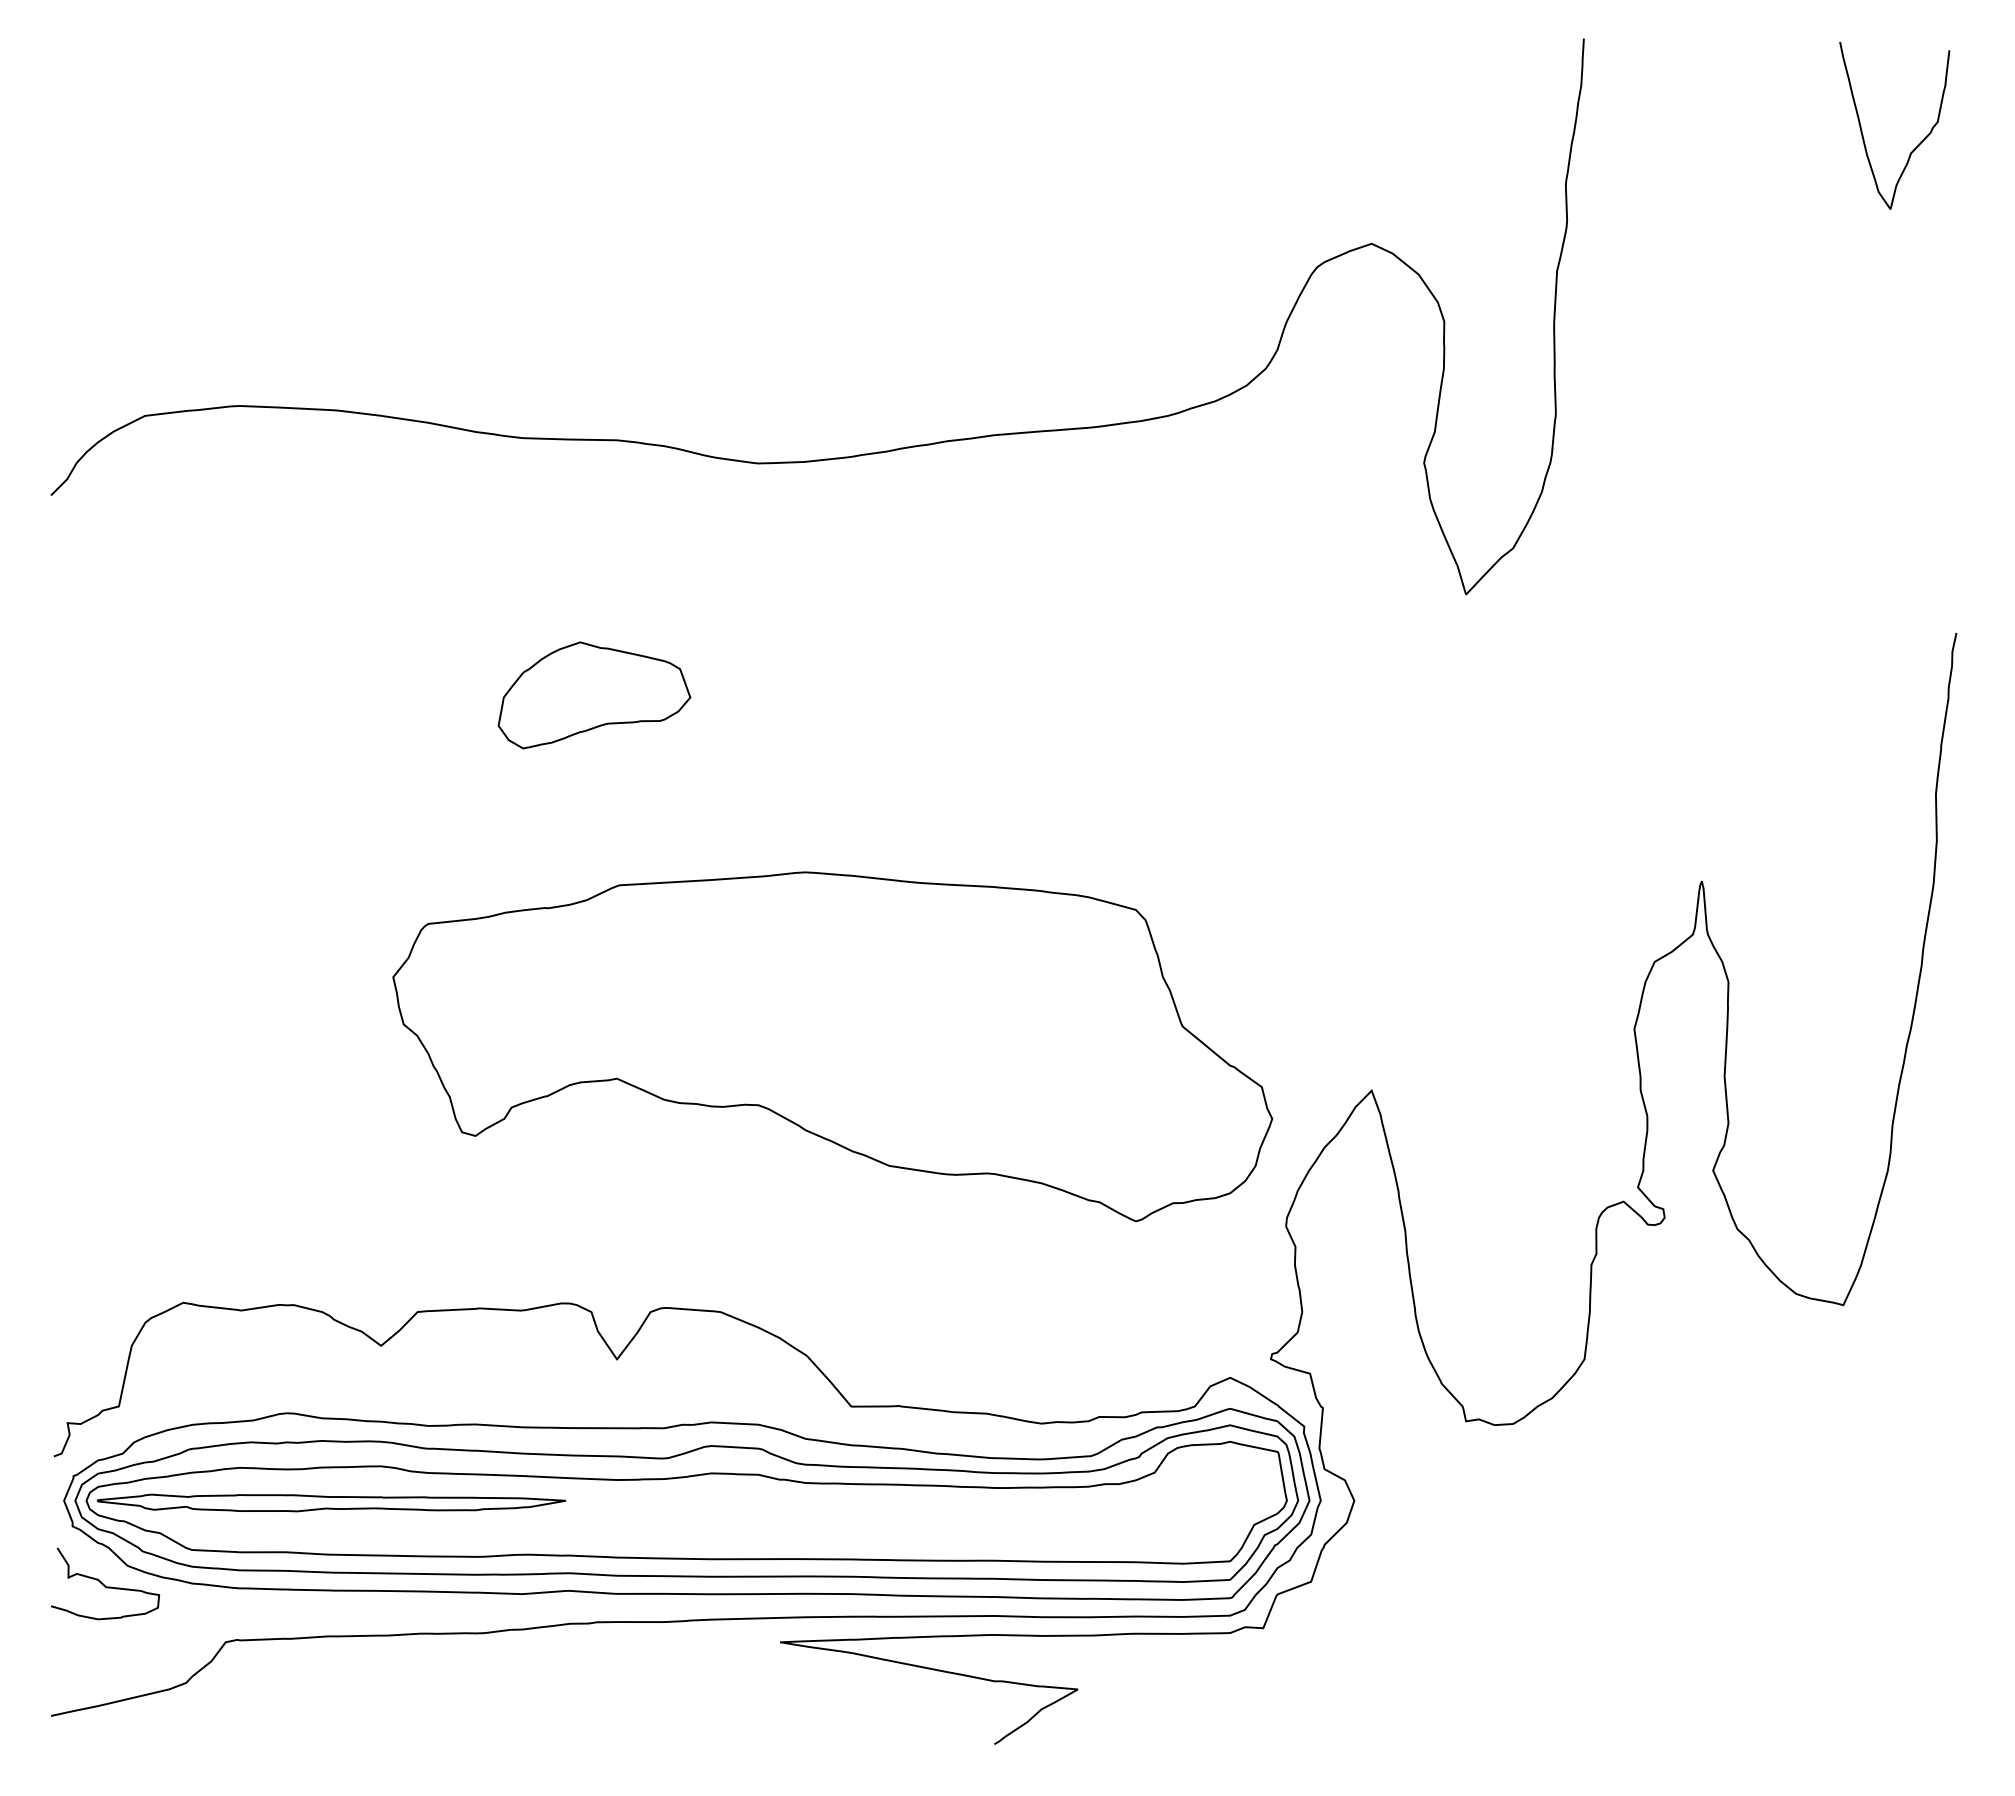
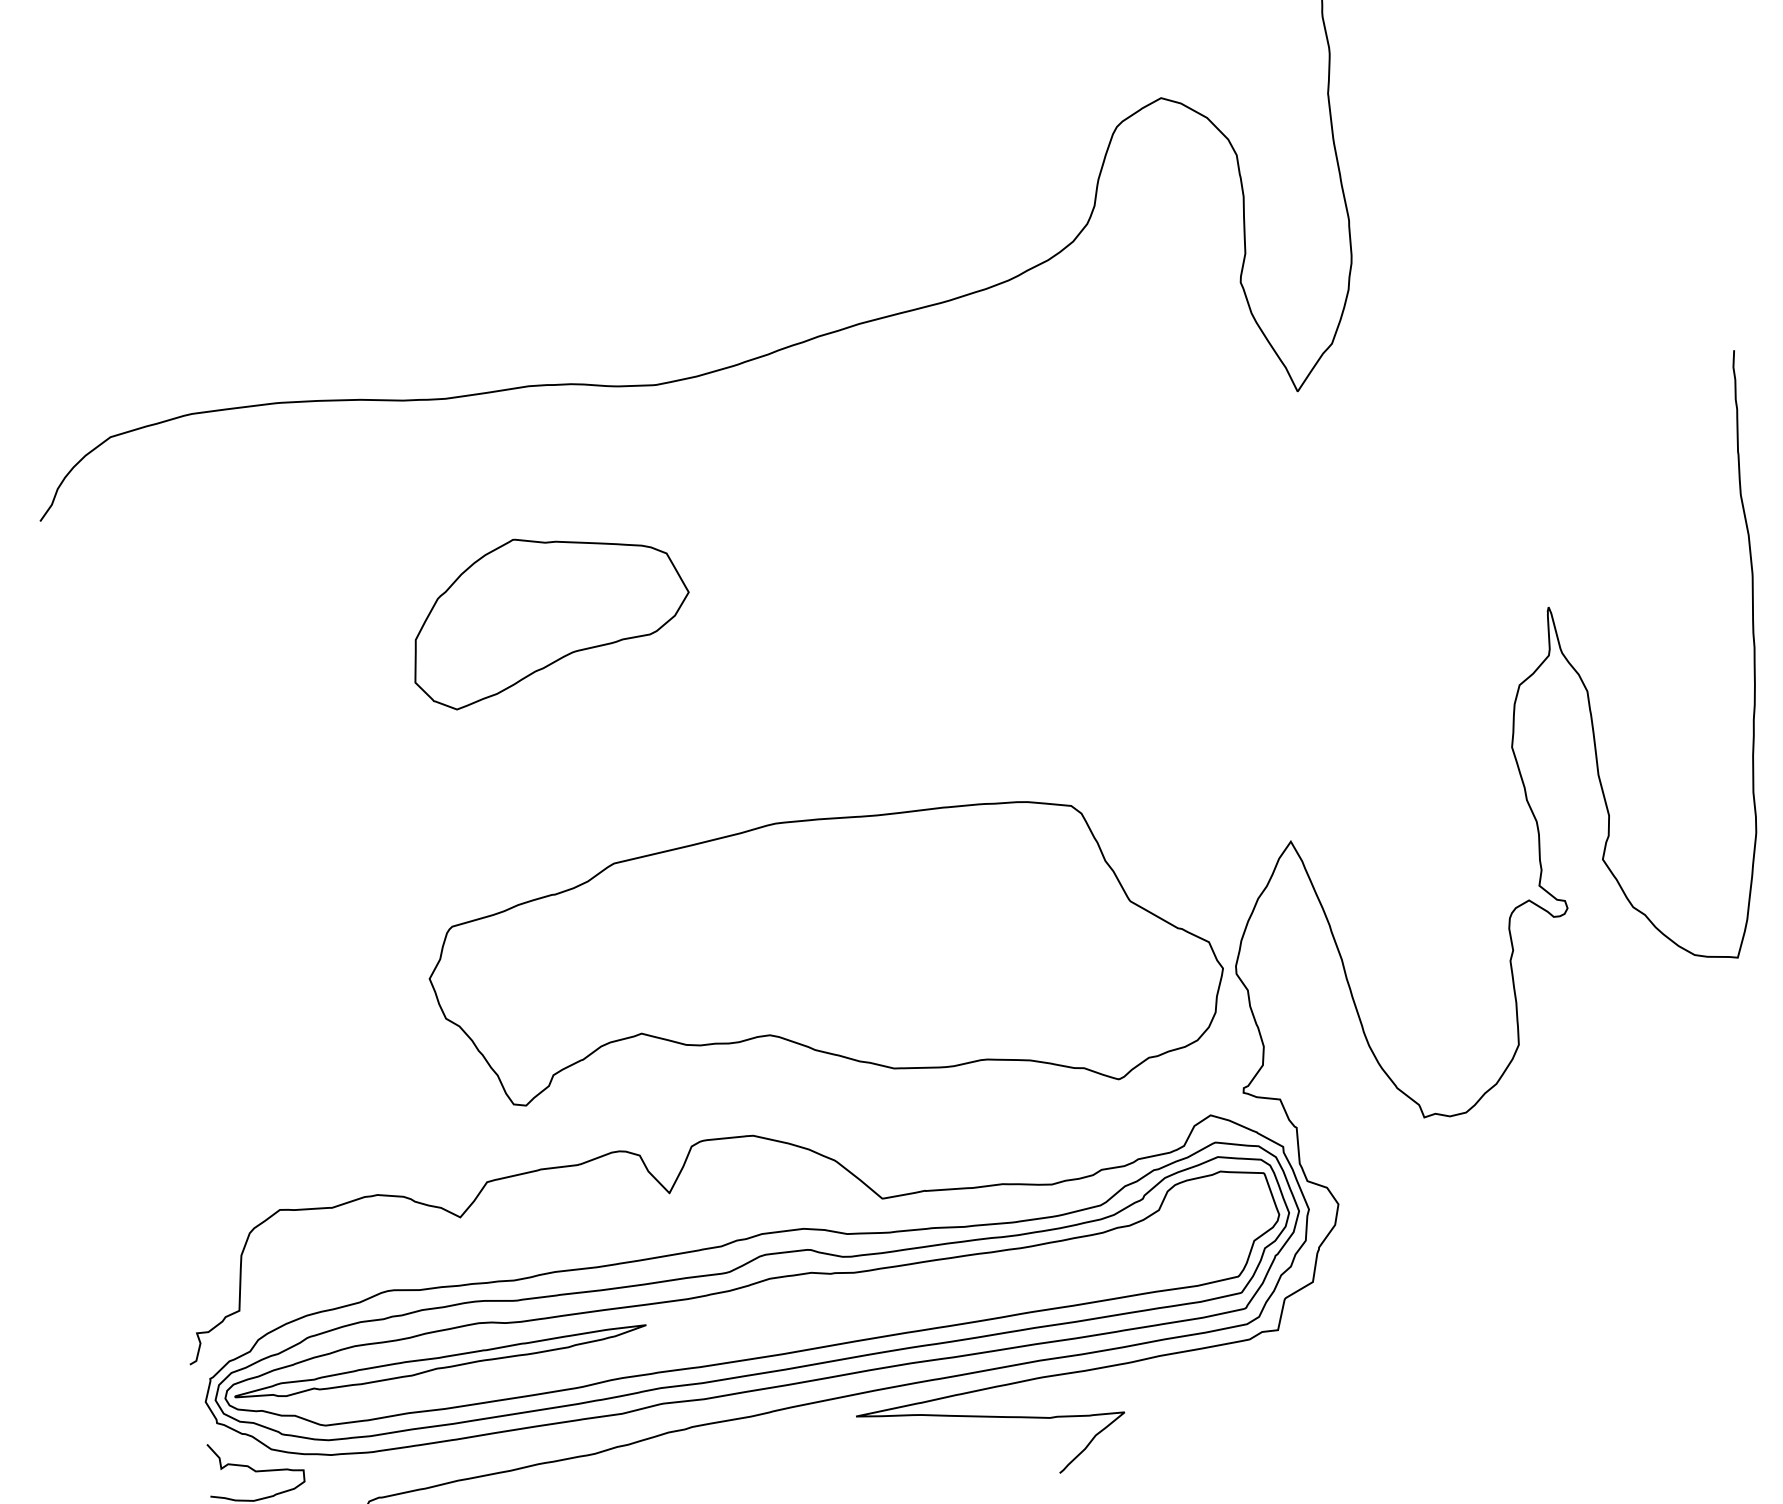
part: (594, 695) -> (547, 613), size x1.67
part: (832, 1046) -> (825, 972), moved

